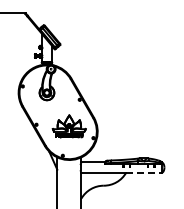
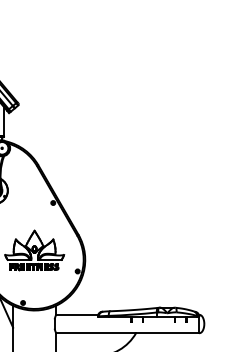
line: (143, 172) -> (166, 332), dashed -> solid

